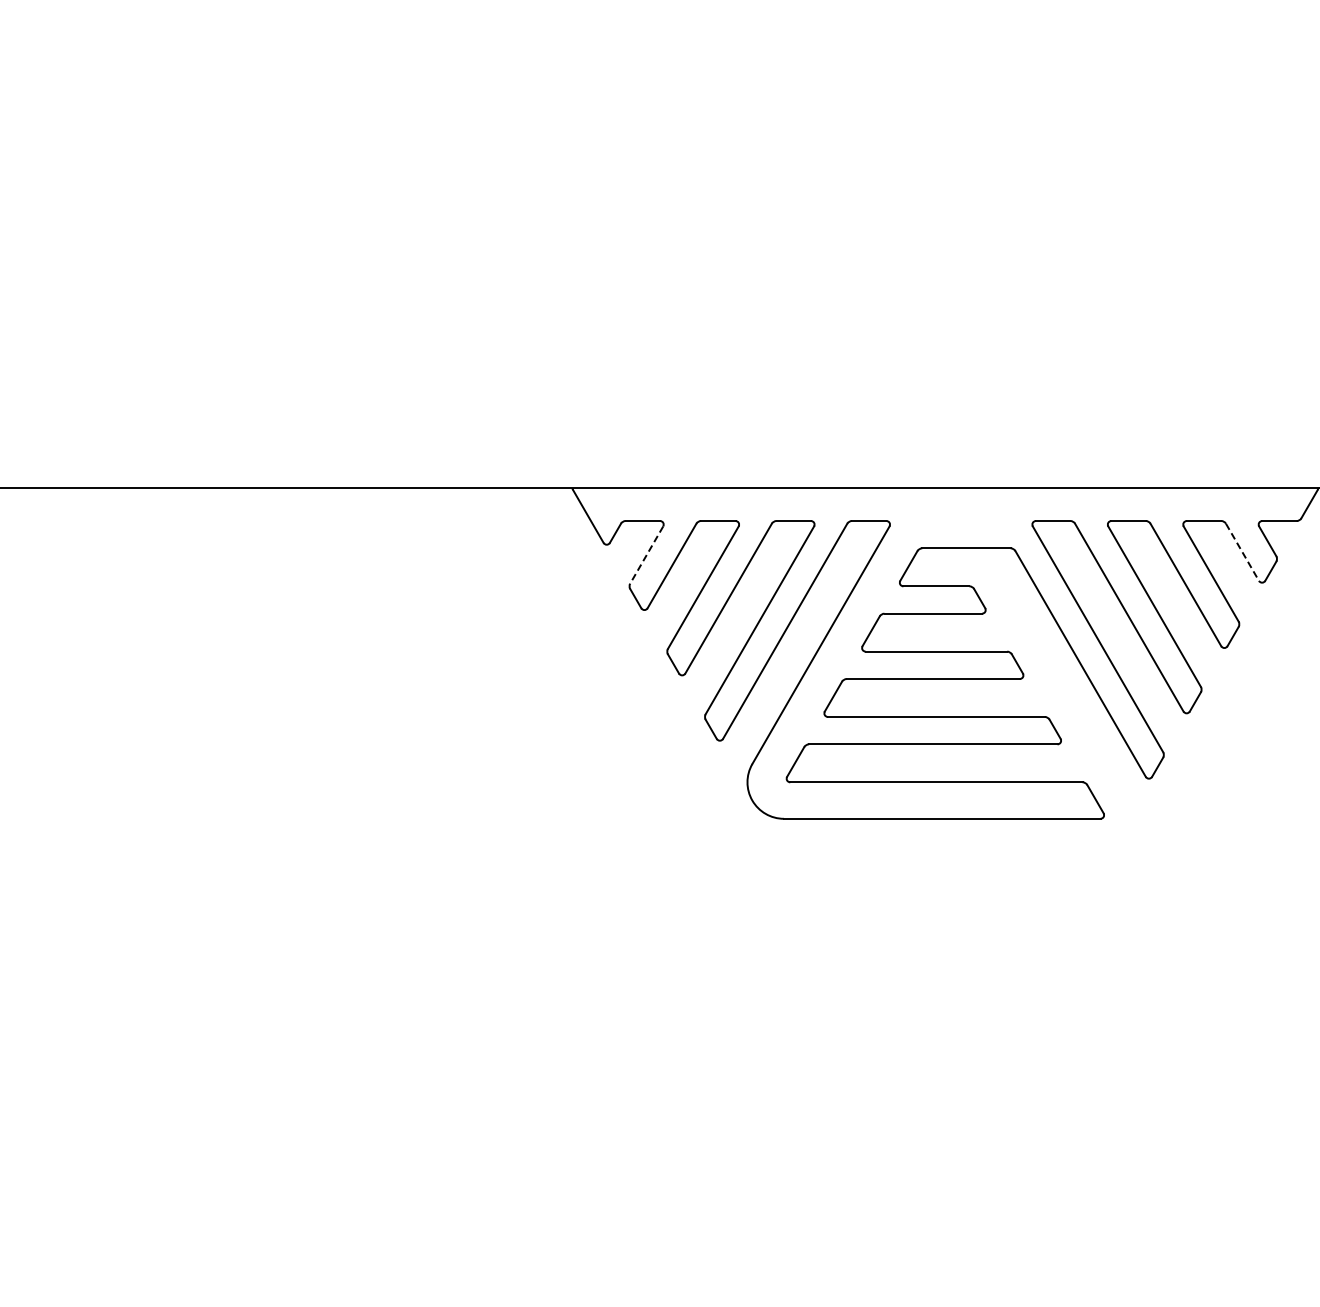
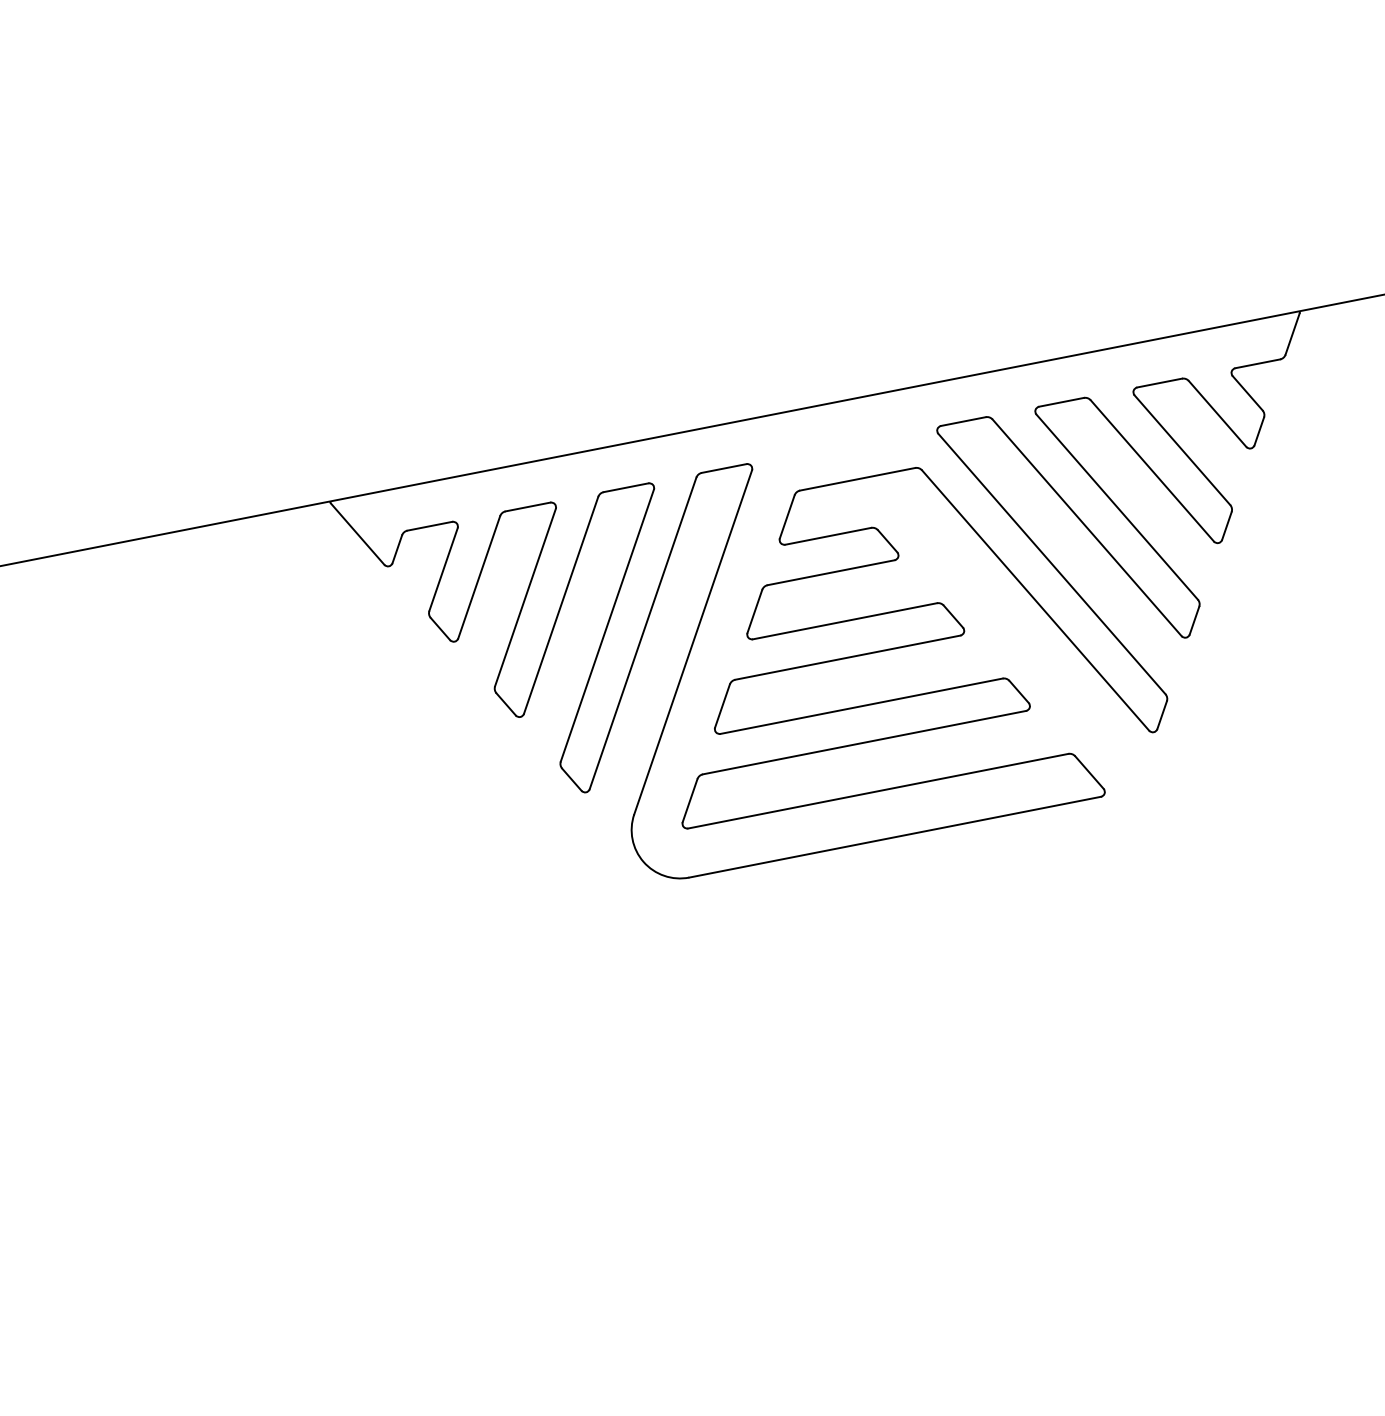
line: (1242, 552) -> (1217, 414), dashed -> solid
line: (646, 555) -> (443, 570), dashed -> solid

